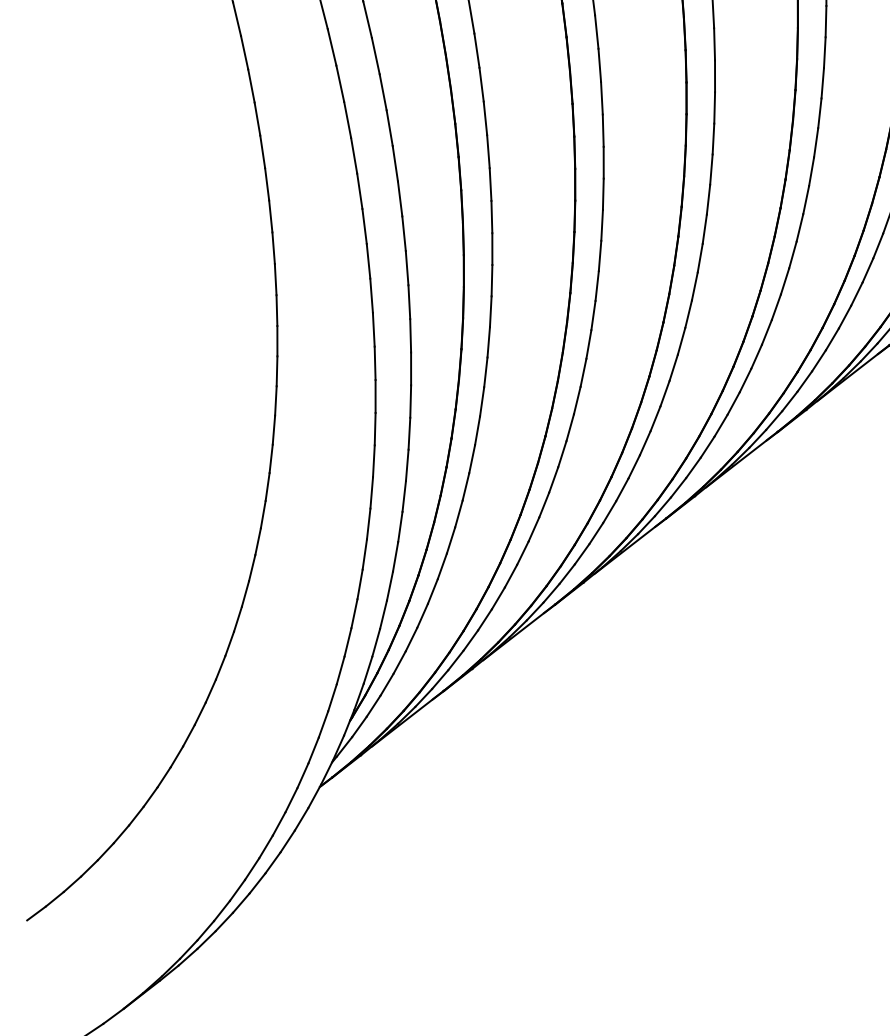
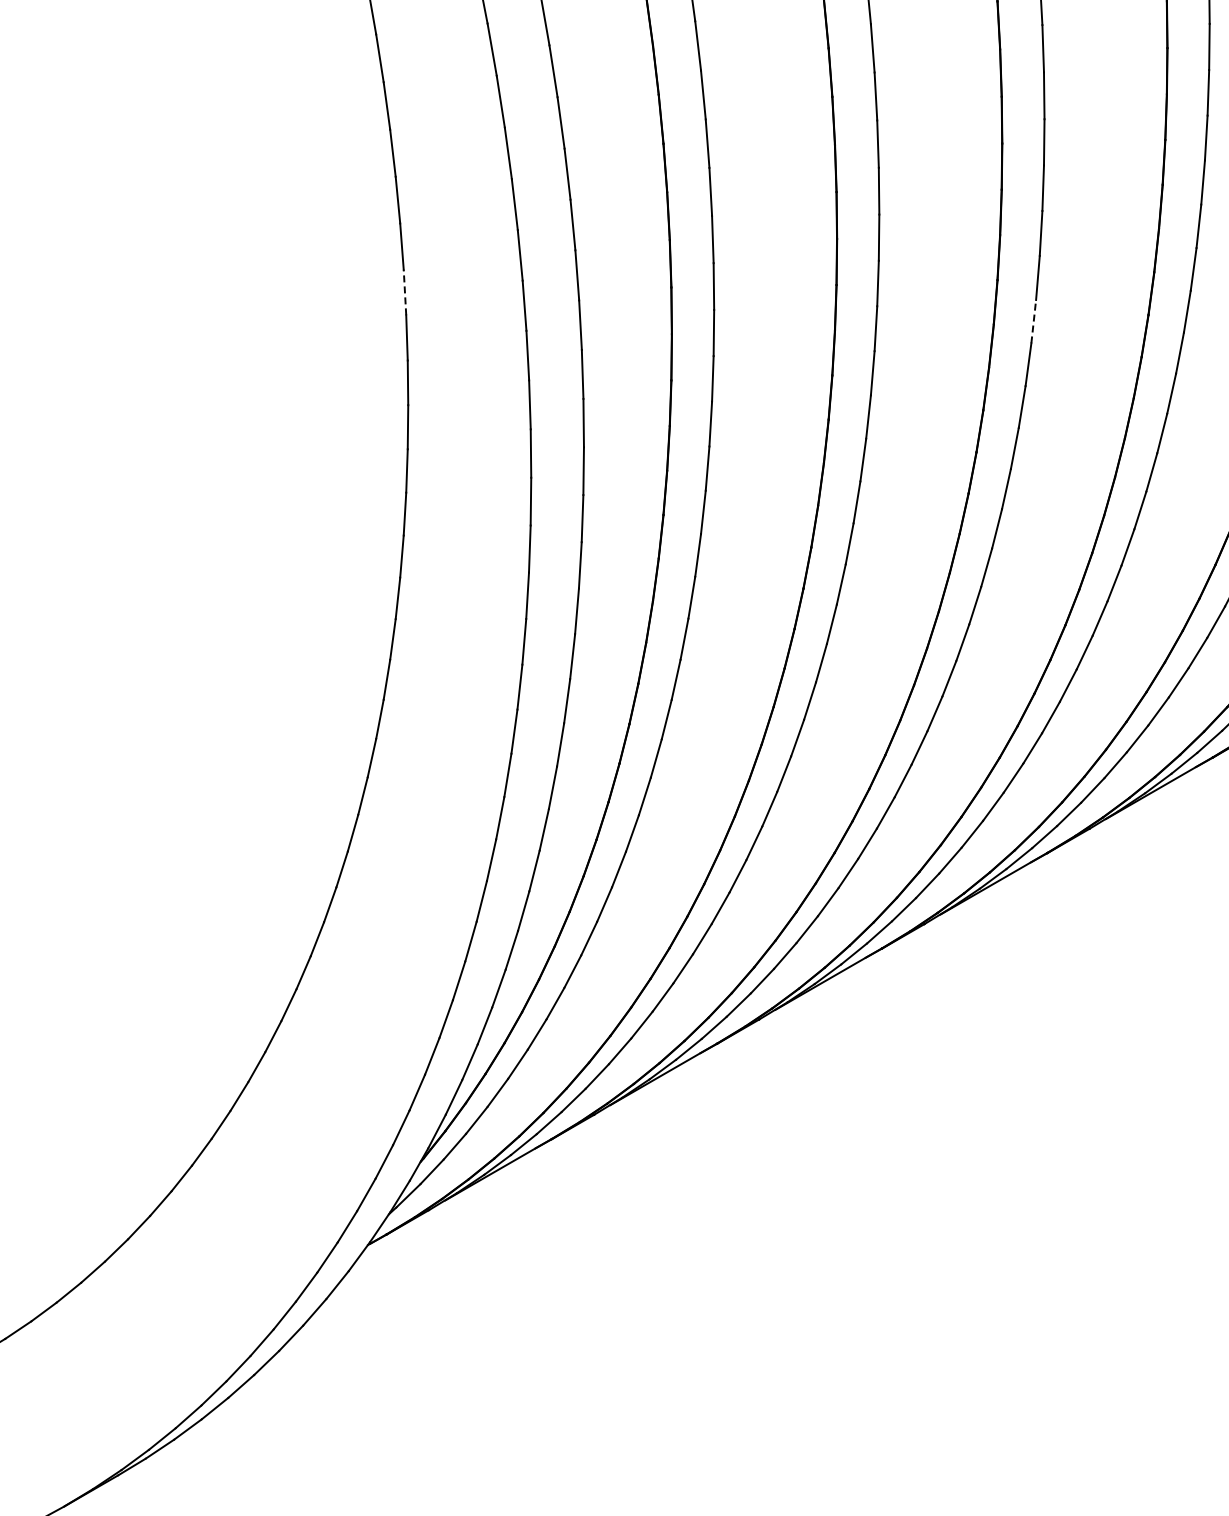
line: (714, 44) -> (1033, 321), solid -> dashed
line: (251, 86) -> (404, 292), solid -> dashed

